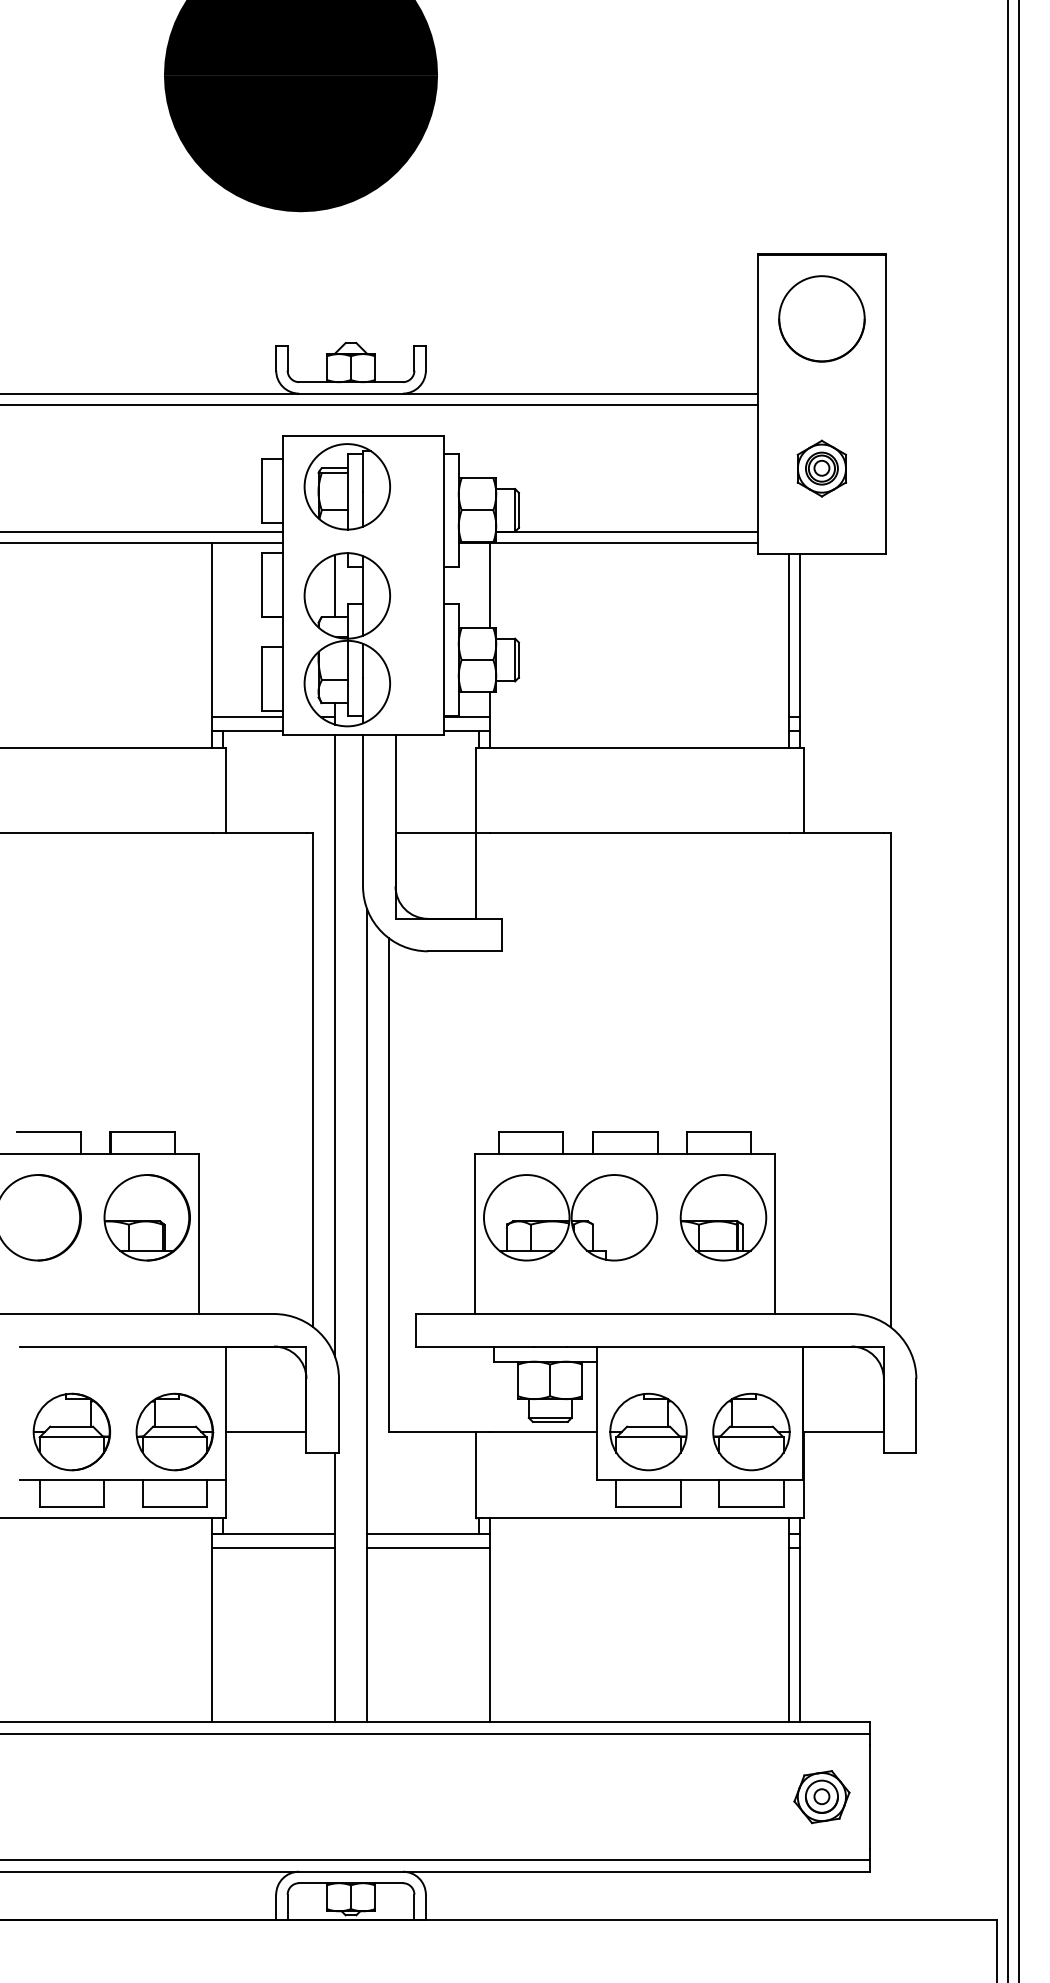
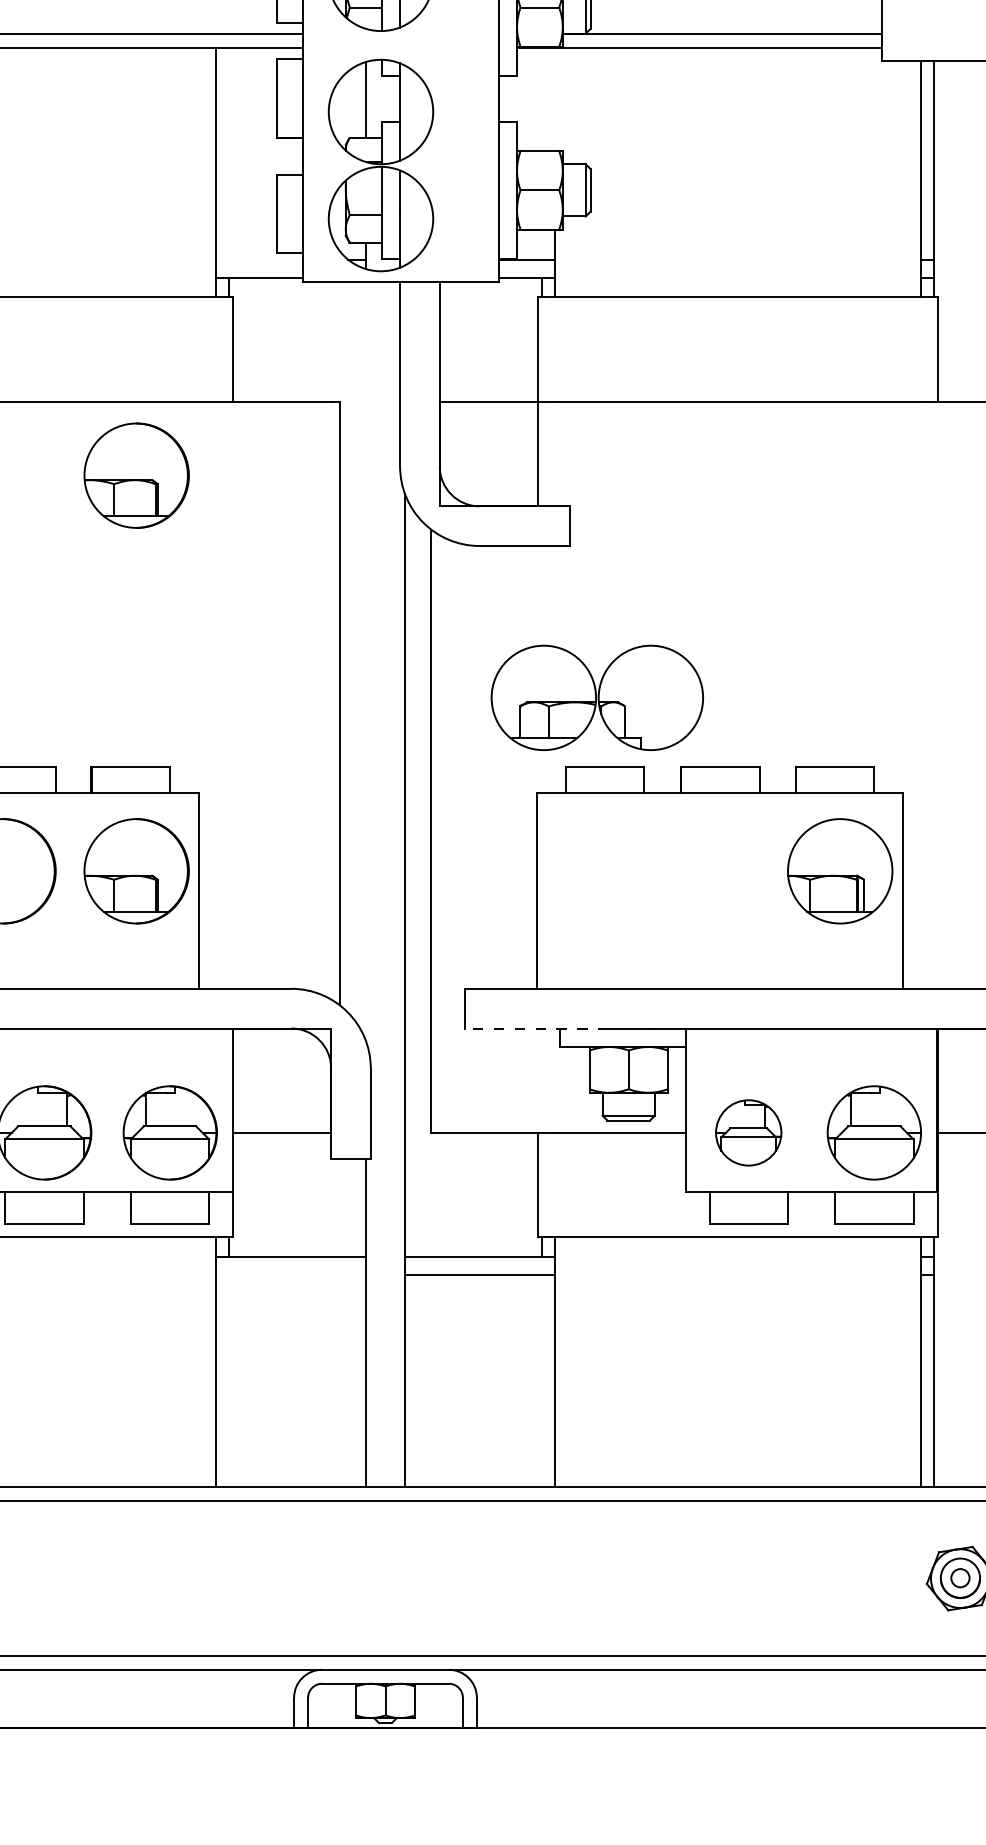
line: (490, 585) -> (555, 99), removed
line: (247, 716) -> (259, 259), removed
part: (146, 893) -> (135, 475), added
line: (334, 1045) -> (365, 660), removed
part: (570, 1217) -> (597, 697), moved
line: (474, 1346) -> (536, 1028), solid -> dashed
part: (648, 1431) -> (748, 1132), size x0.7
line: (273, 1548) -> (290, 1275), removed

